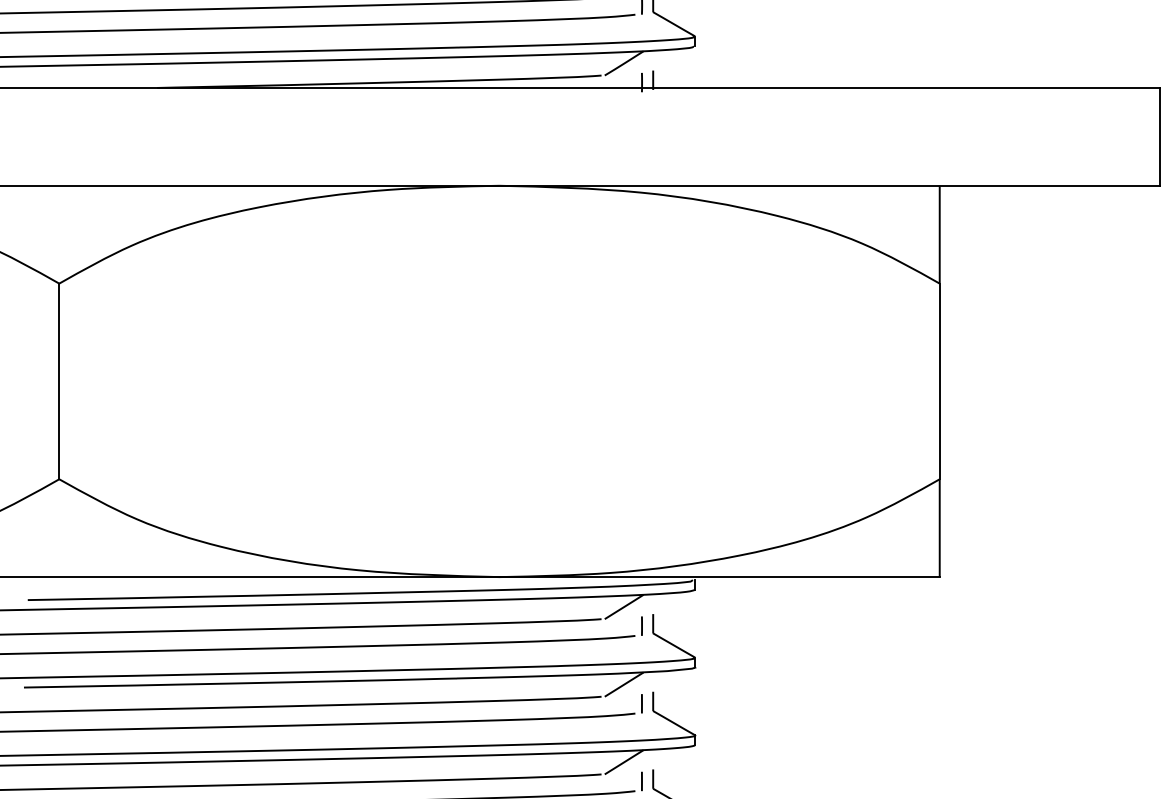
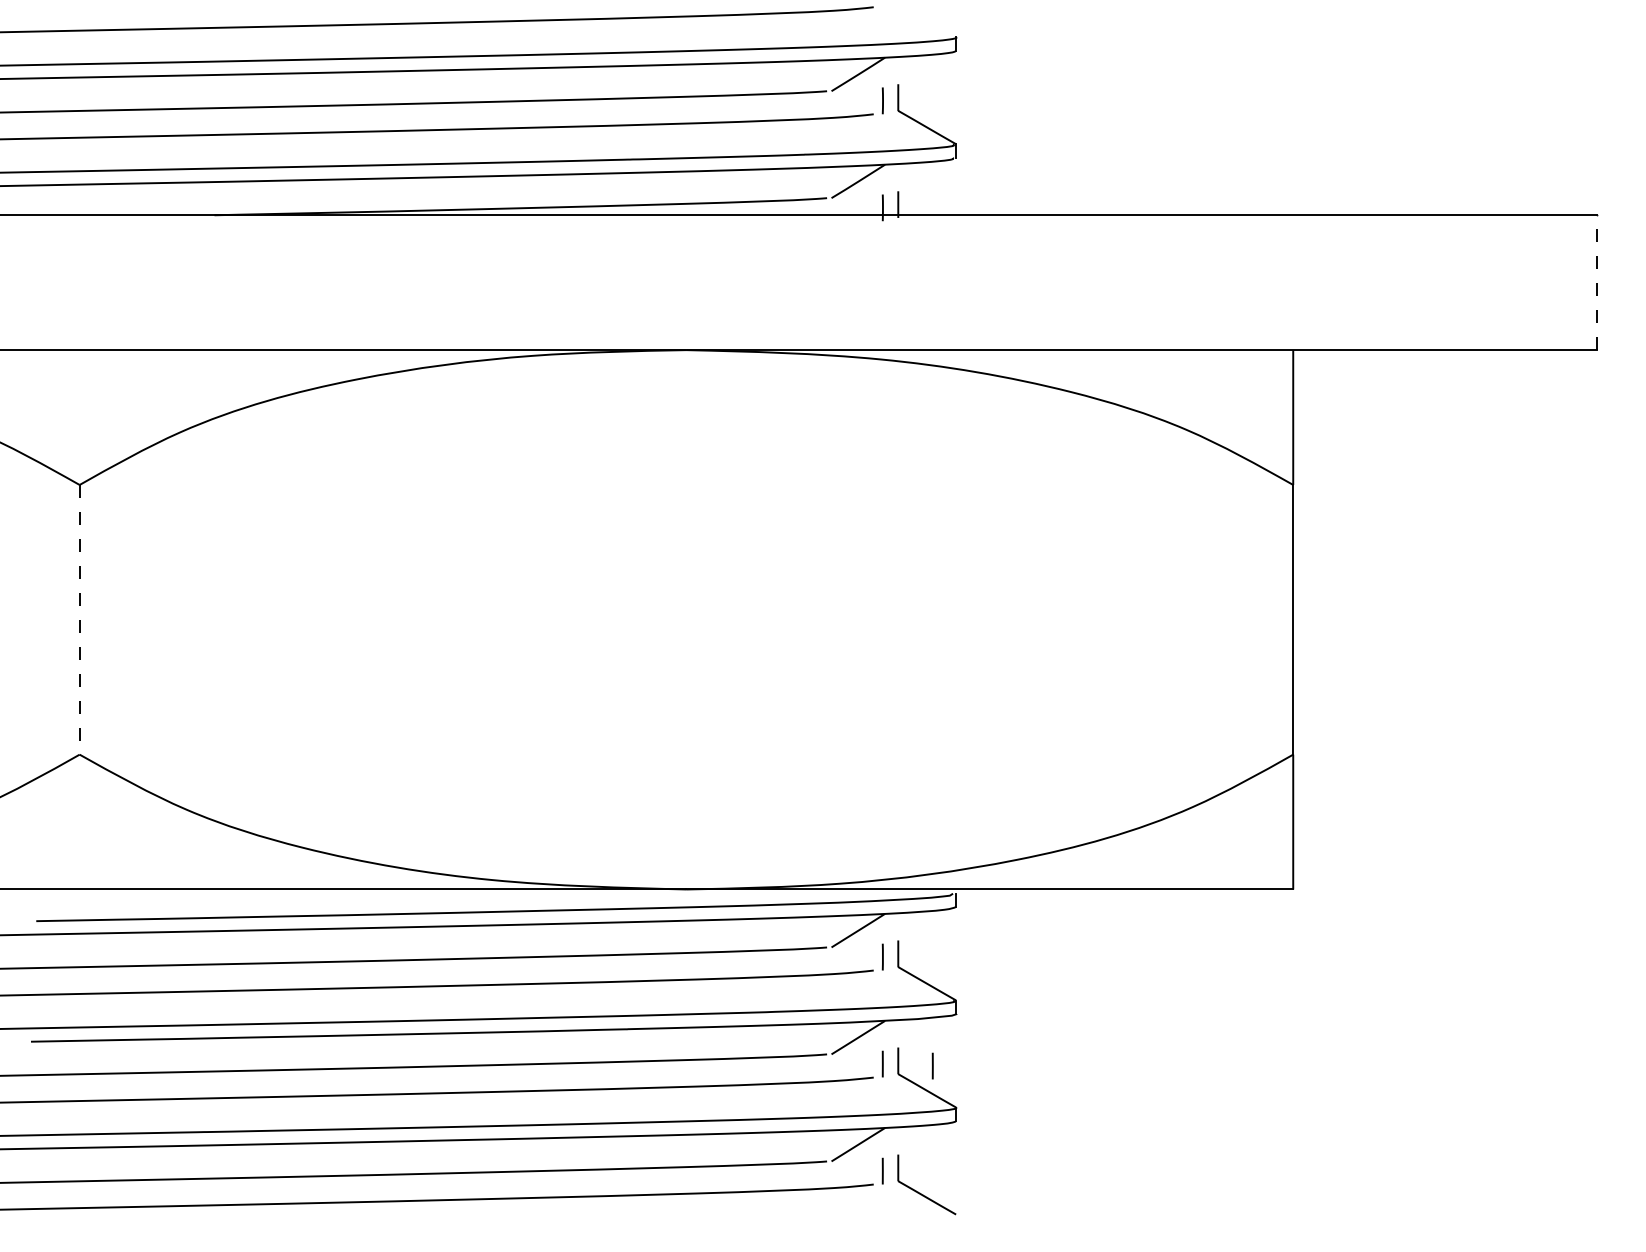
line: (1159, 136) -> (1596, 282), solid -> dashed
line: (59, 381) -> (79, 619), solid -> dashed
line: (678, 704) -> (932, 1065), added

